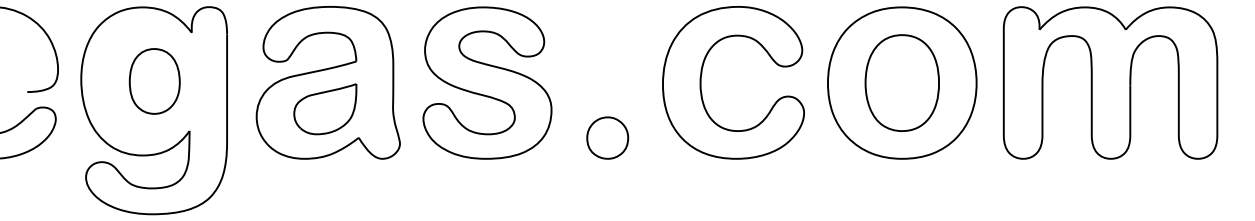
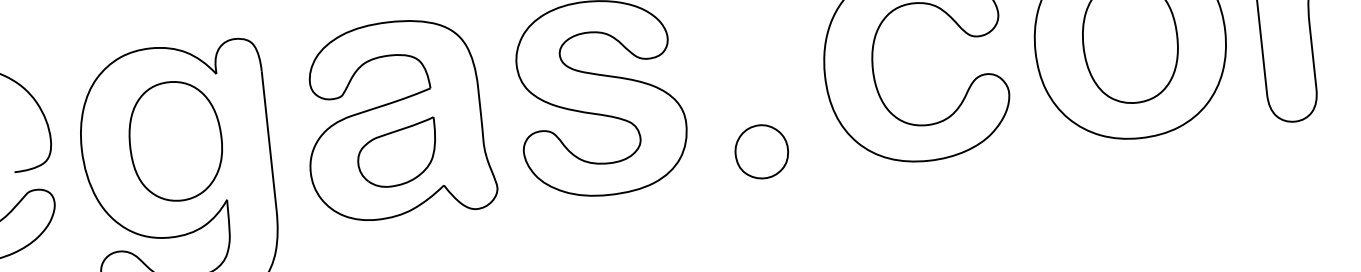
part: (154, 81) -> (175, 141), size x1.43

